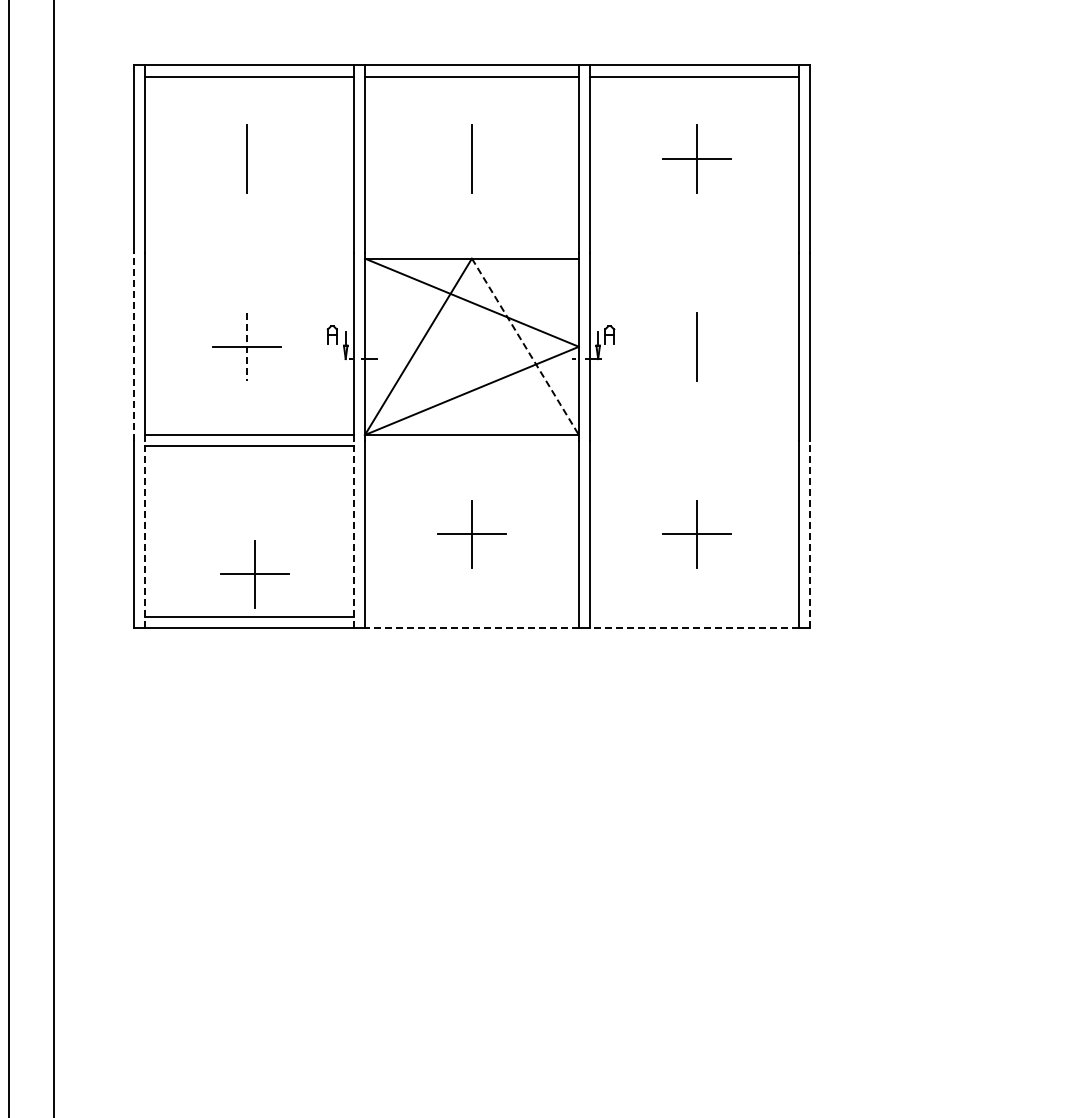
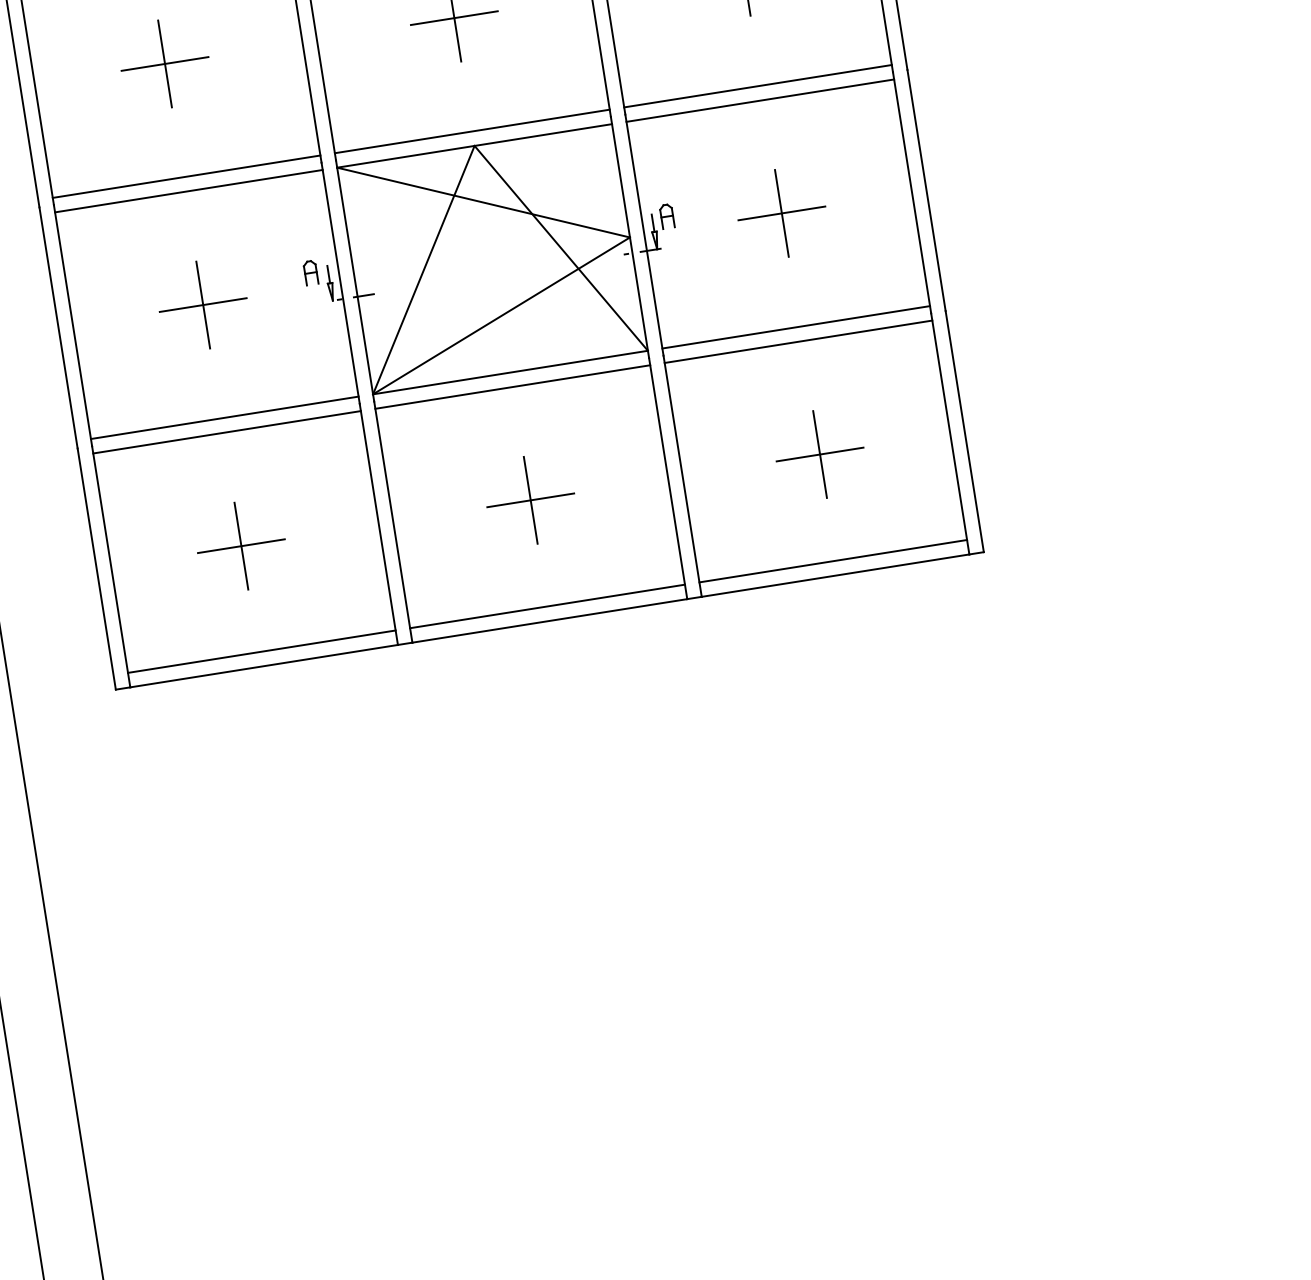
line: (246, 159) -> (164, 64), added
line: (471, 159) -> (453, 18), added
line: (249, 247) -> (186, 176), added
line: (471, 247) -> (471, 131), added
line: (694, 247) -> (758, 86), added
line: (249, 258) -> (188, 191), added
line: (694, 258) -> (760, 100), added
line: (134, 346) -> (58, 327), dashed -> solid
line: (246, 346) -> (202, 304), dashed -> solid
line: (696, 346) -> (780, 213), added
line: (525, 347) -> (561, 249), dashed -> solid
line: (694, 435) -> (796, 327), added
line: (471, 446) -> (512, 387), added
line: (694, 446) -> (798, 342), added
line: (145, 534) -> (111, 566), dashed -> solid
line: (353, 534) -> (378, 524), dashed -> solid
line: (809, 534) -> (964, 431), dashed -> solid
part: (254, 574) -> (241, 546), moved
line: (471, 617) -> (547, 607), added
line: (694, 617) -> (833, 561), added
line: (471, 628) -> (549, 621), dashed -> solid
line: (693, 628) -> (834, 576), dashed -> solid

